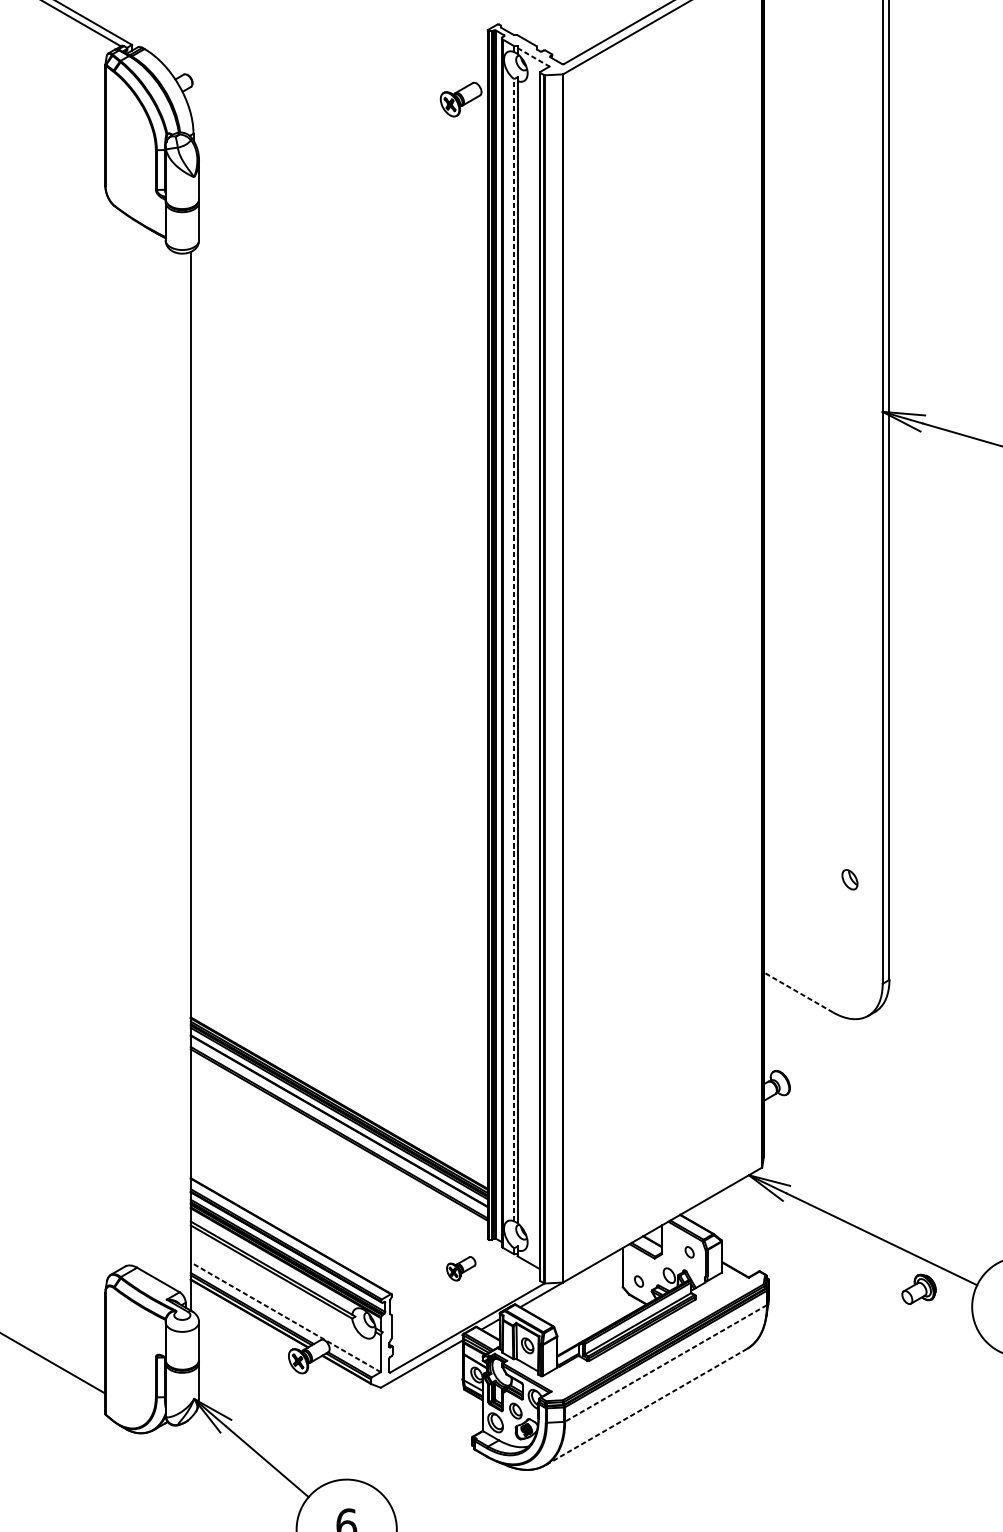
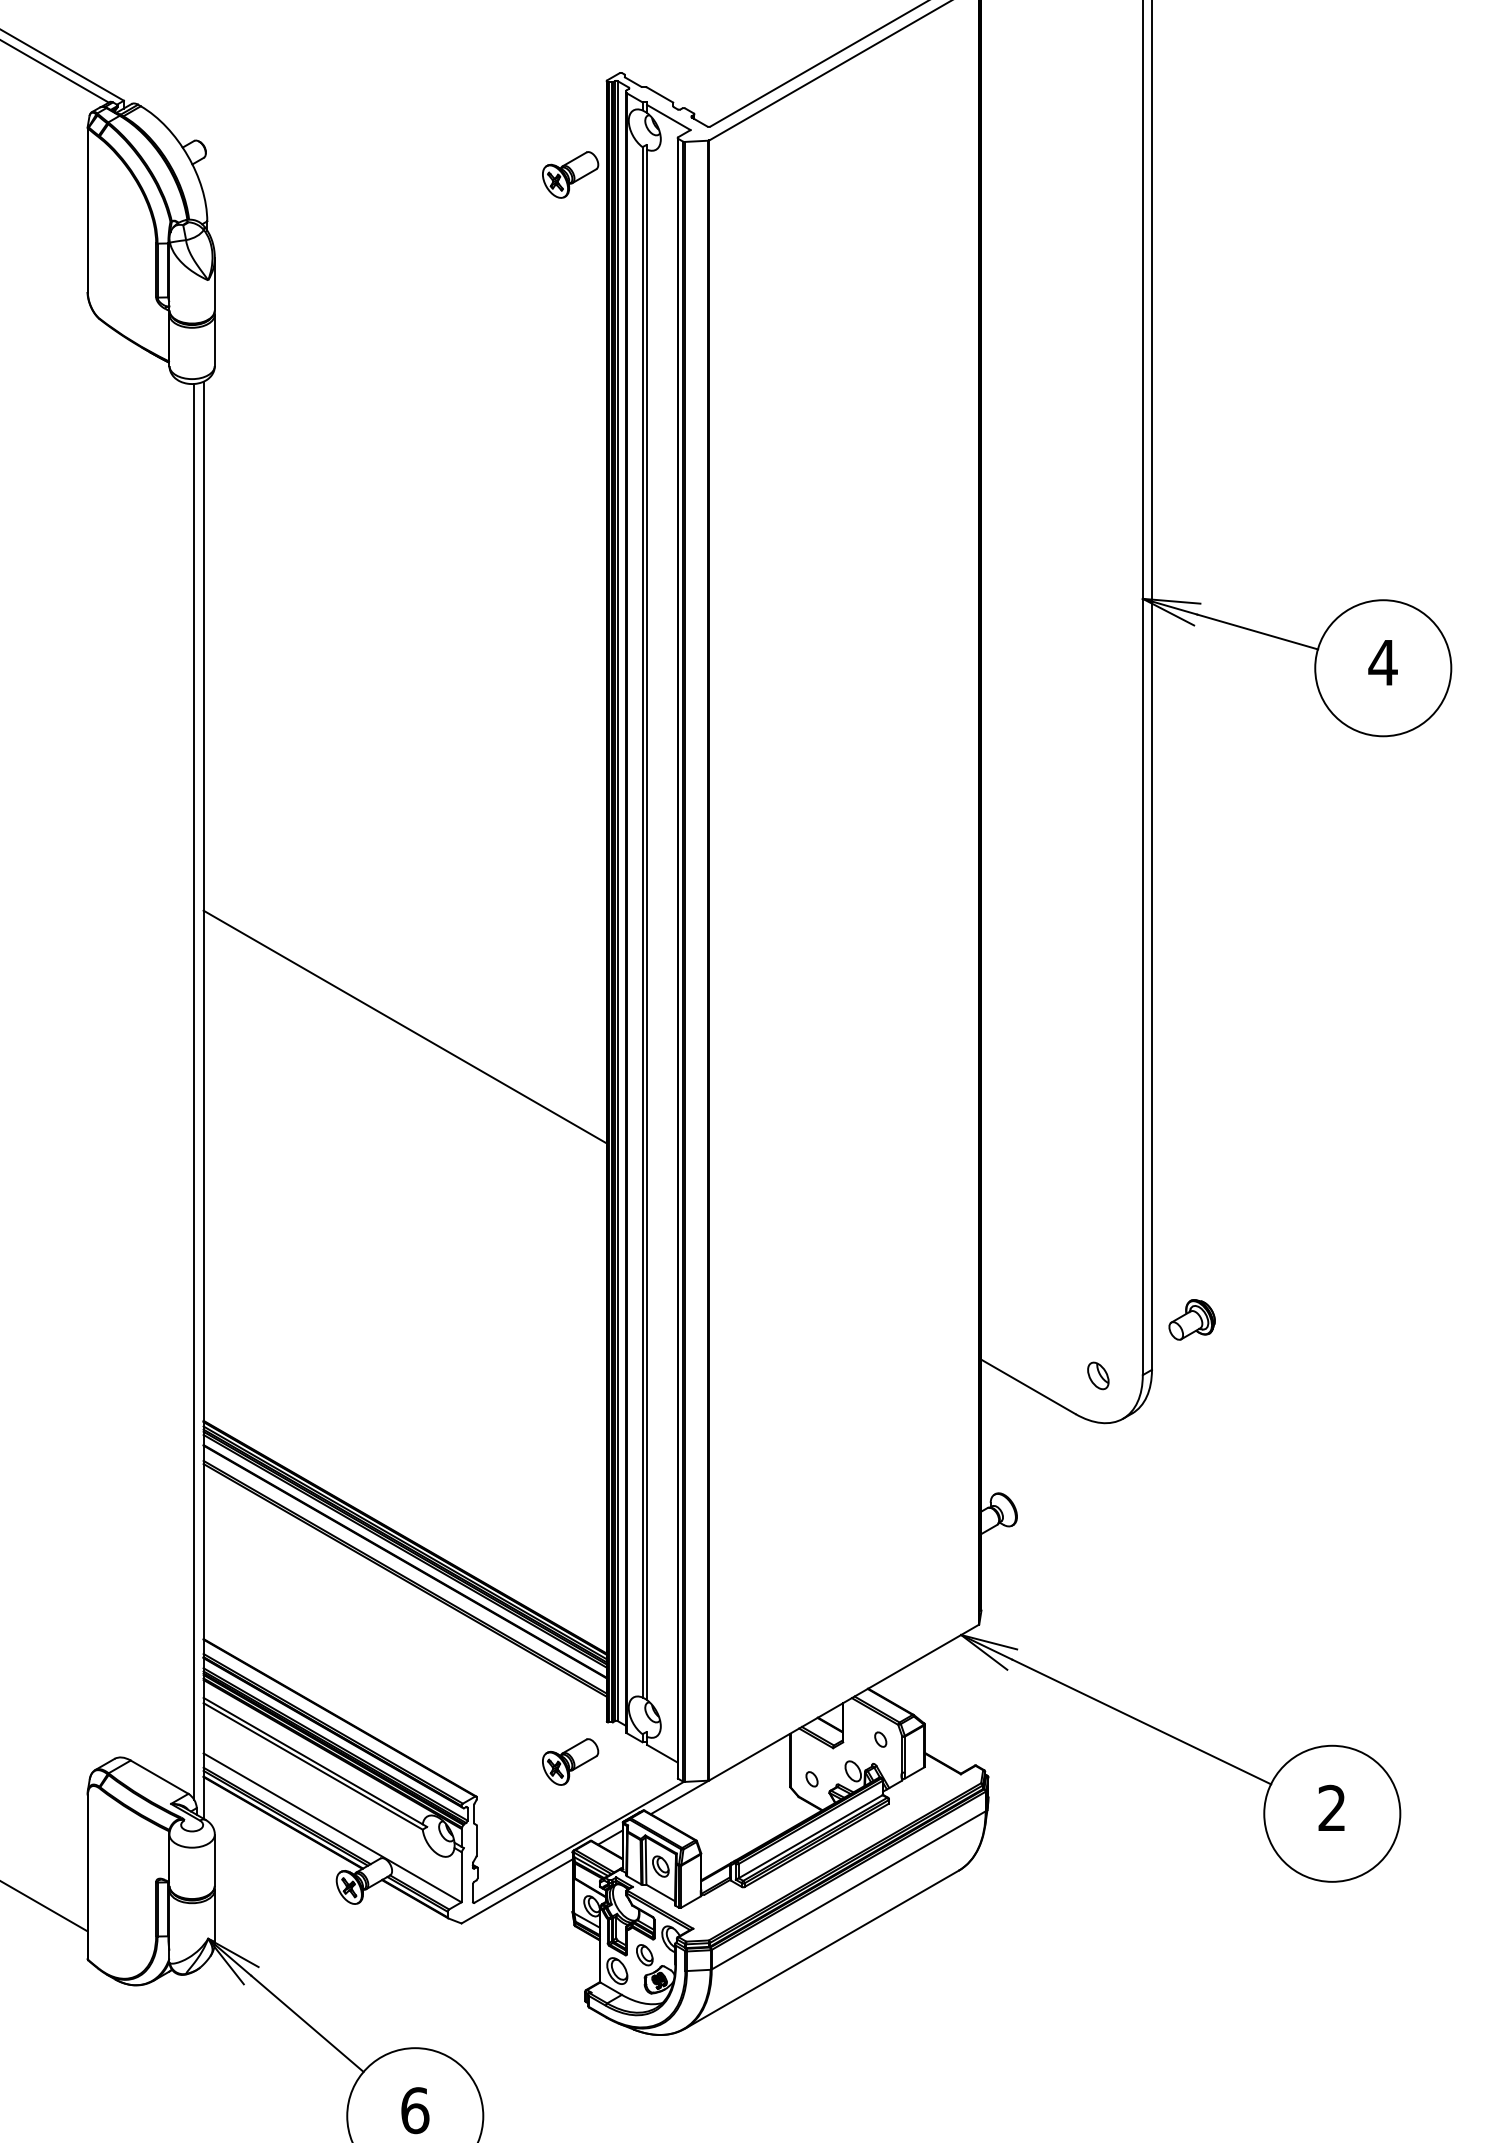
line: (534, 57) -> (669, 117), dashed -> solid
line: (514, 649) -> (642, 921), dashed -> solid
line: (338, 726) -> (404, 1026), added
line: (184, 774) -> (194, 1091), added
part: (850, 879) -> (1098, 1375), moved
line: (798, 992) -> (1028, 1386), dashed -> solid
part: (461, 1268) -> (570, 1761), size x1.43
part: (918, 1289) -> (1191, 1319), moved
line: (285, 1317) -> (332, 1827), dashed -> solid
line: (665, 1363) -> (848, 1890), dashed -> solid
line: (646, 1406) -> (821, 1949), dashed -> solid

